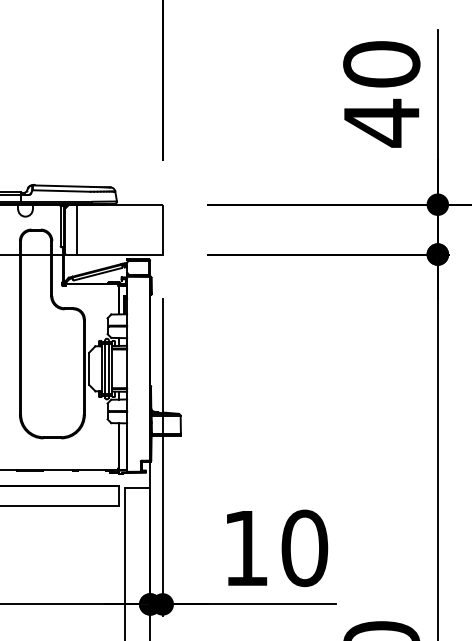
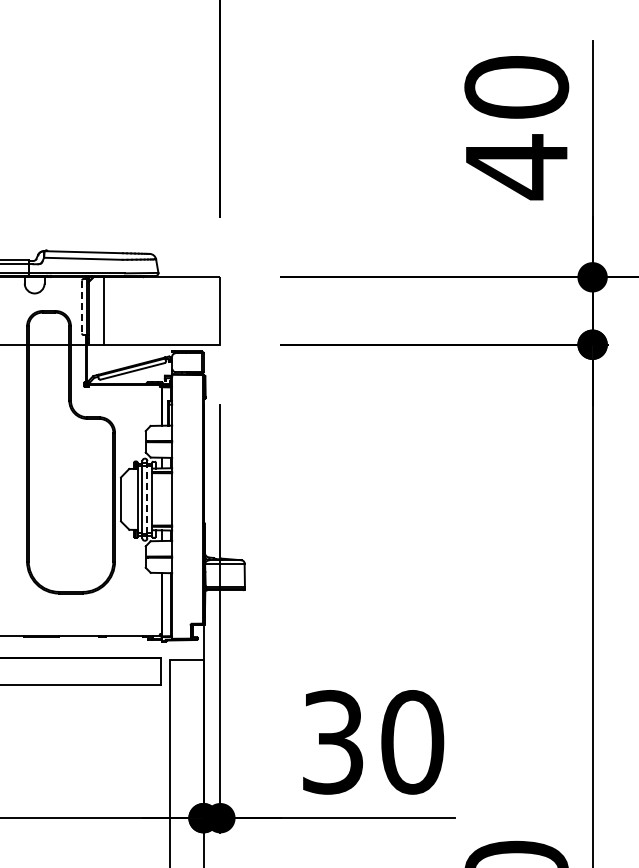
line: (60, 227) -> (82, 307), solid -> dashed
line: (108, 368) -> (147, 499), solid -> dashed
text: (246, 548) -> (333, 742), 10 -> 30

